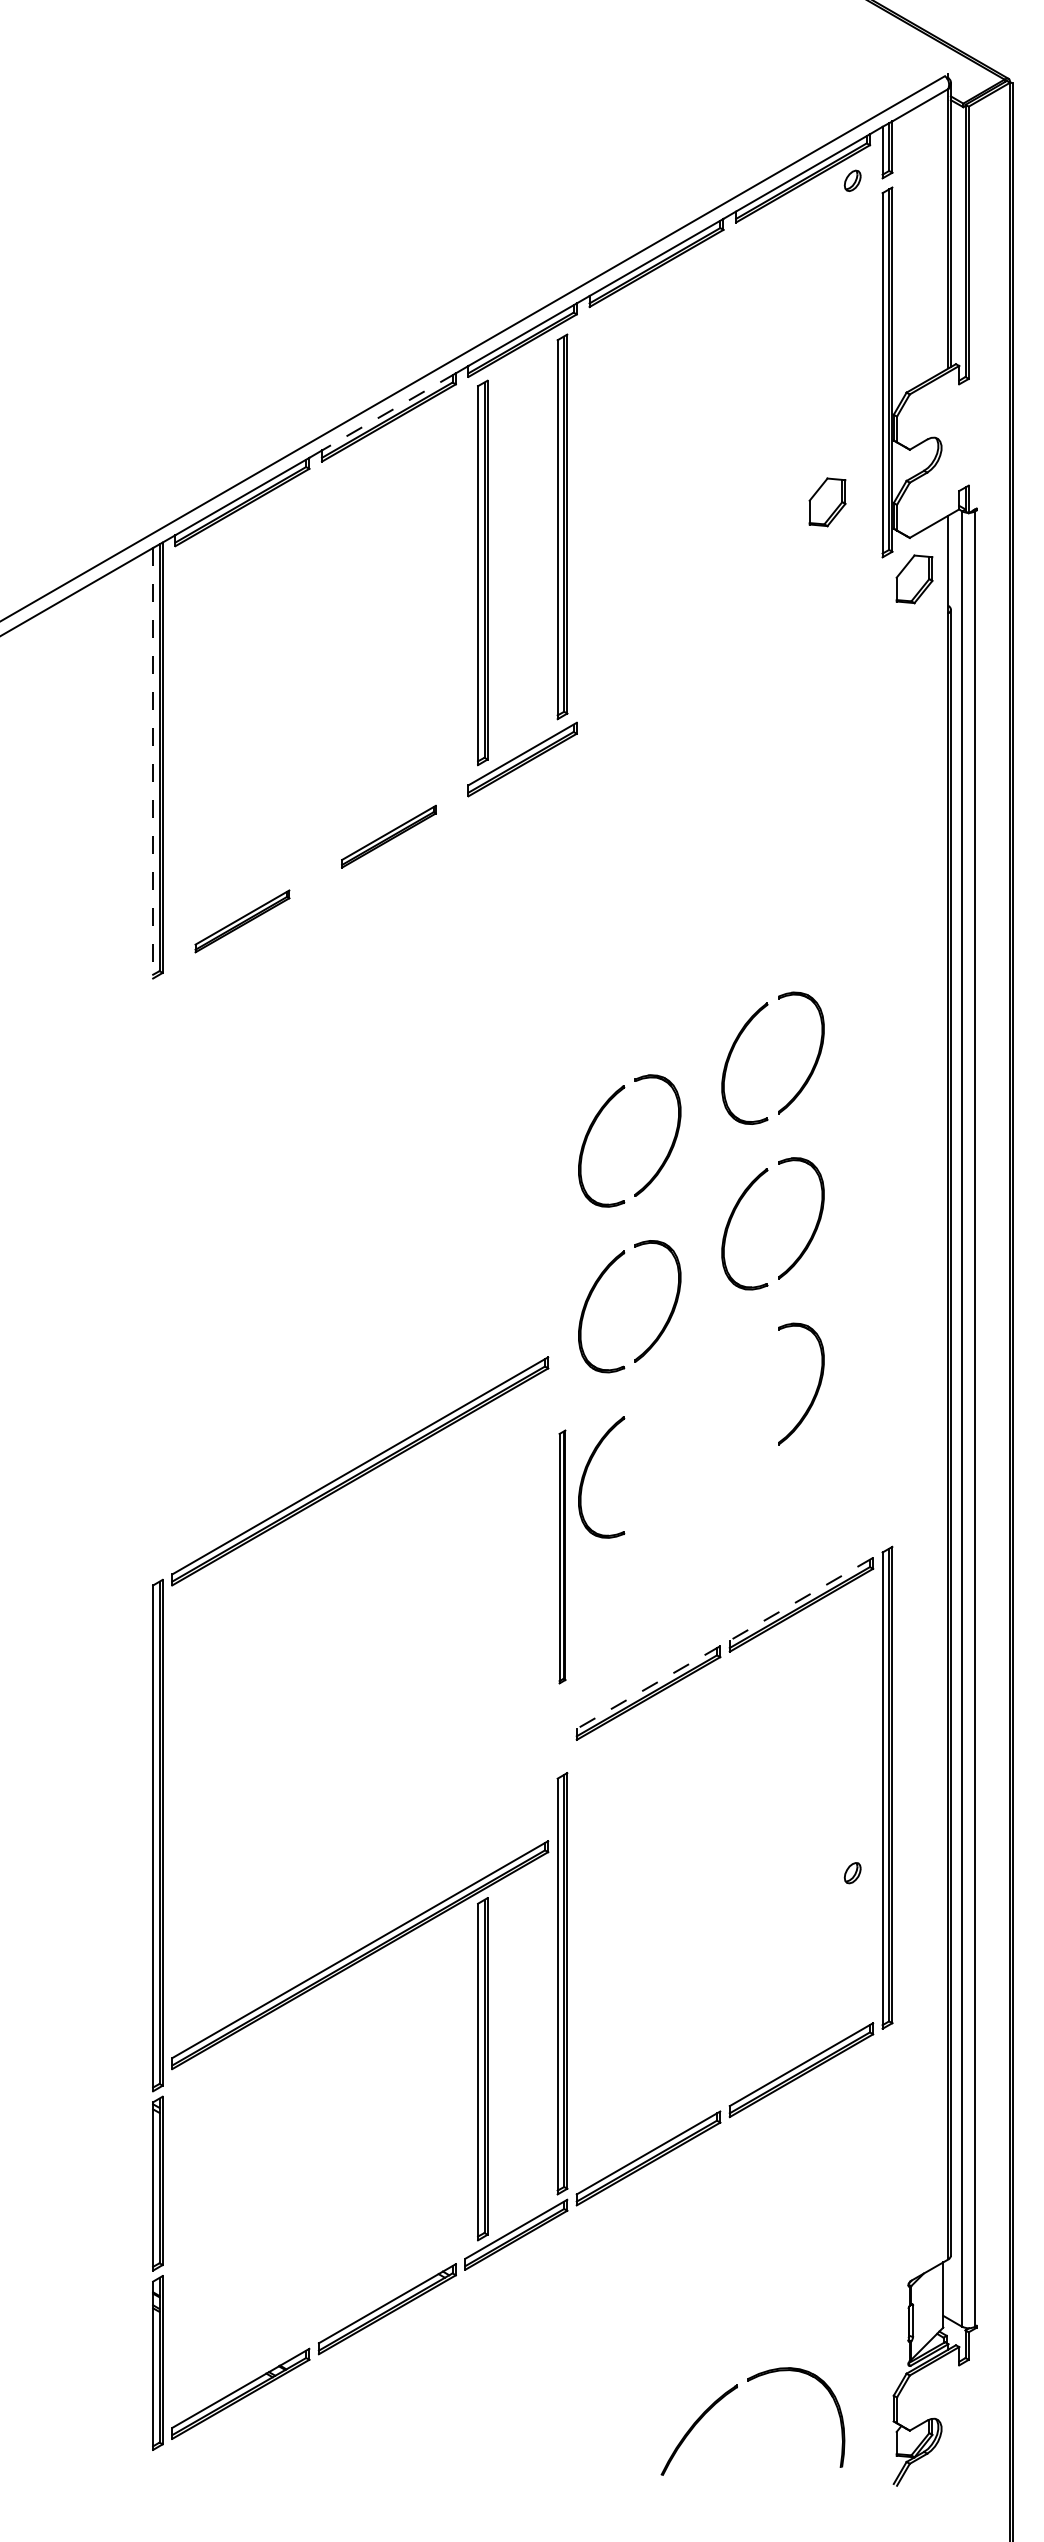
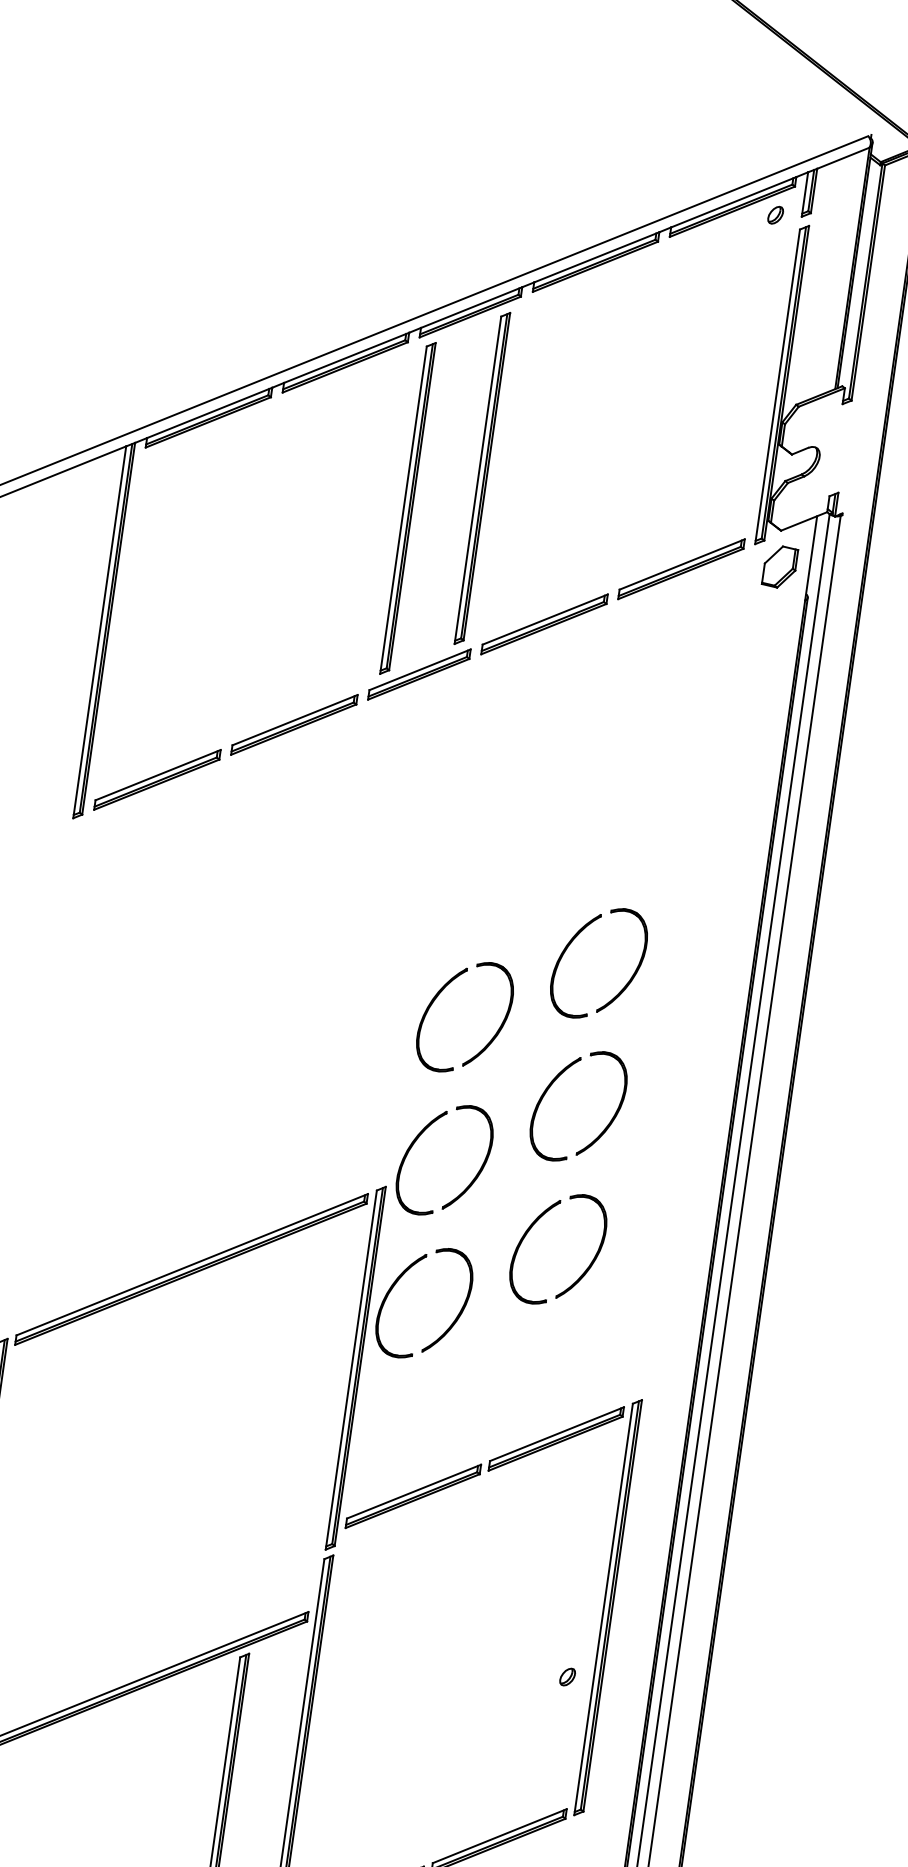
line: (388, 412) -> (346, 358), dashed -> solid
part: (827, 502) -> (714, 489), removed
part: (803, 597) -> (681, 569), added
part: (656, 682) -> (544, 624), added
line: (153, 763) -> (100, 632), dashed -> solid
part: (388, 836) -> (294, 724), size x1.43
part: (242, 921) -> (157, 780), size x1.43
part: (730, 1388) -> (521, 1243), added
part: (672, 1472) -> (461, 1308), added
part: (562, 1556) -> (355, 1367), size x1.67
line: (801, 1599) -> (557, 1434), dashed -> solid
line: (648, 1687) -> (414, 1491), dashed -> solid

